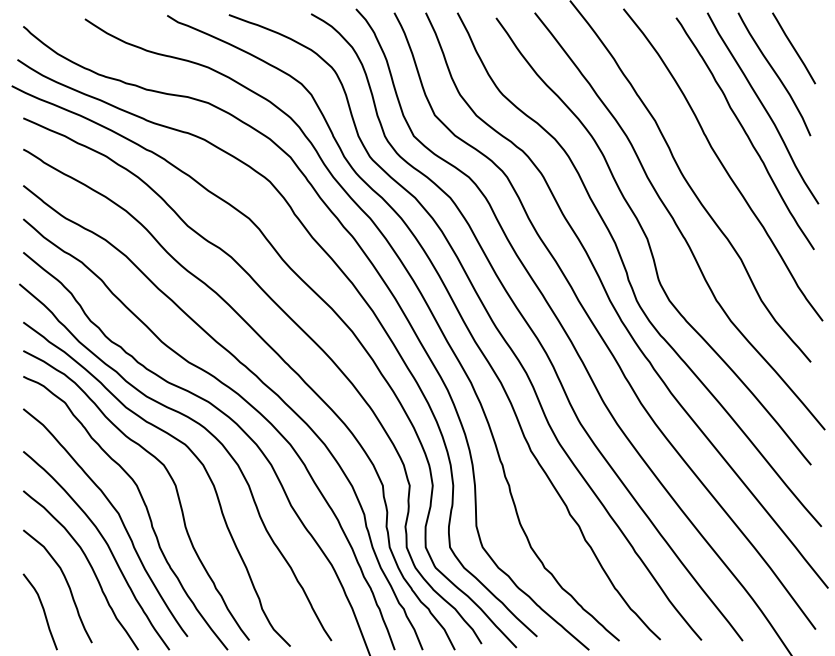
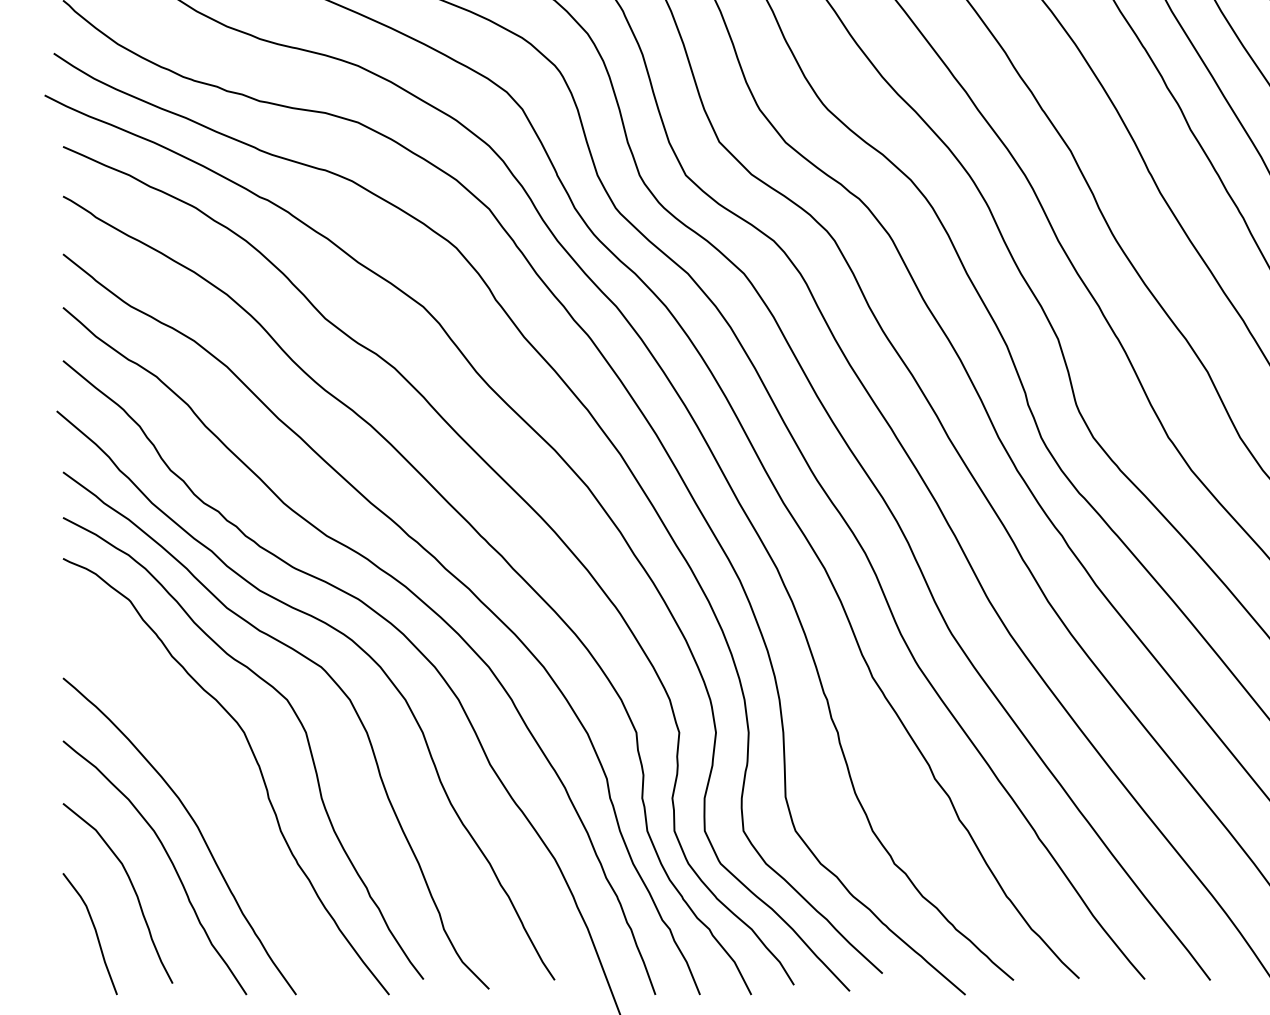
curve: (119, 518) -> (216, 785), removed

